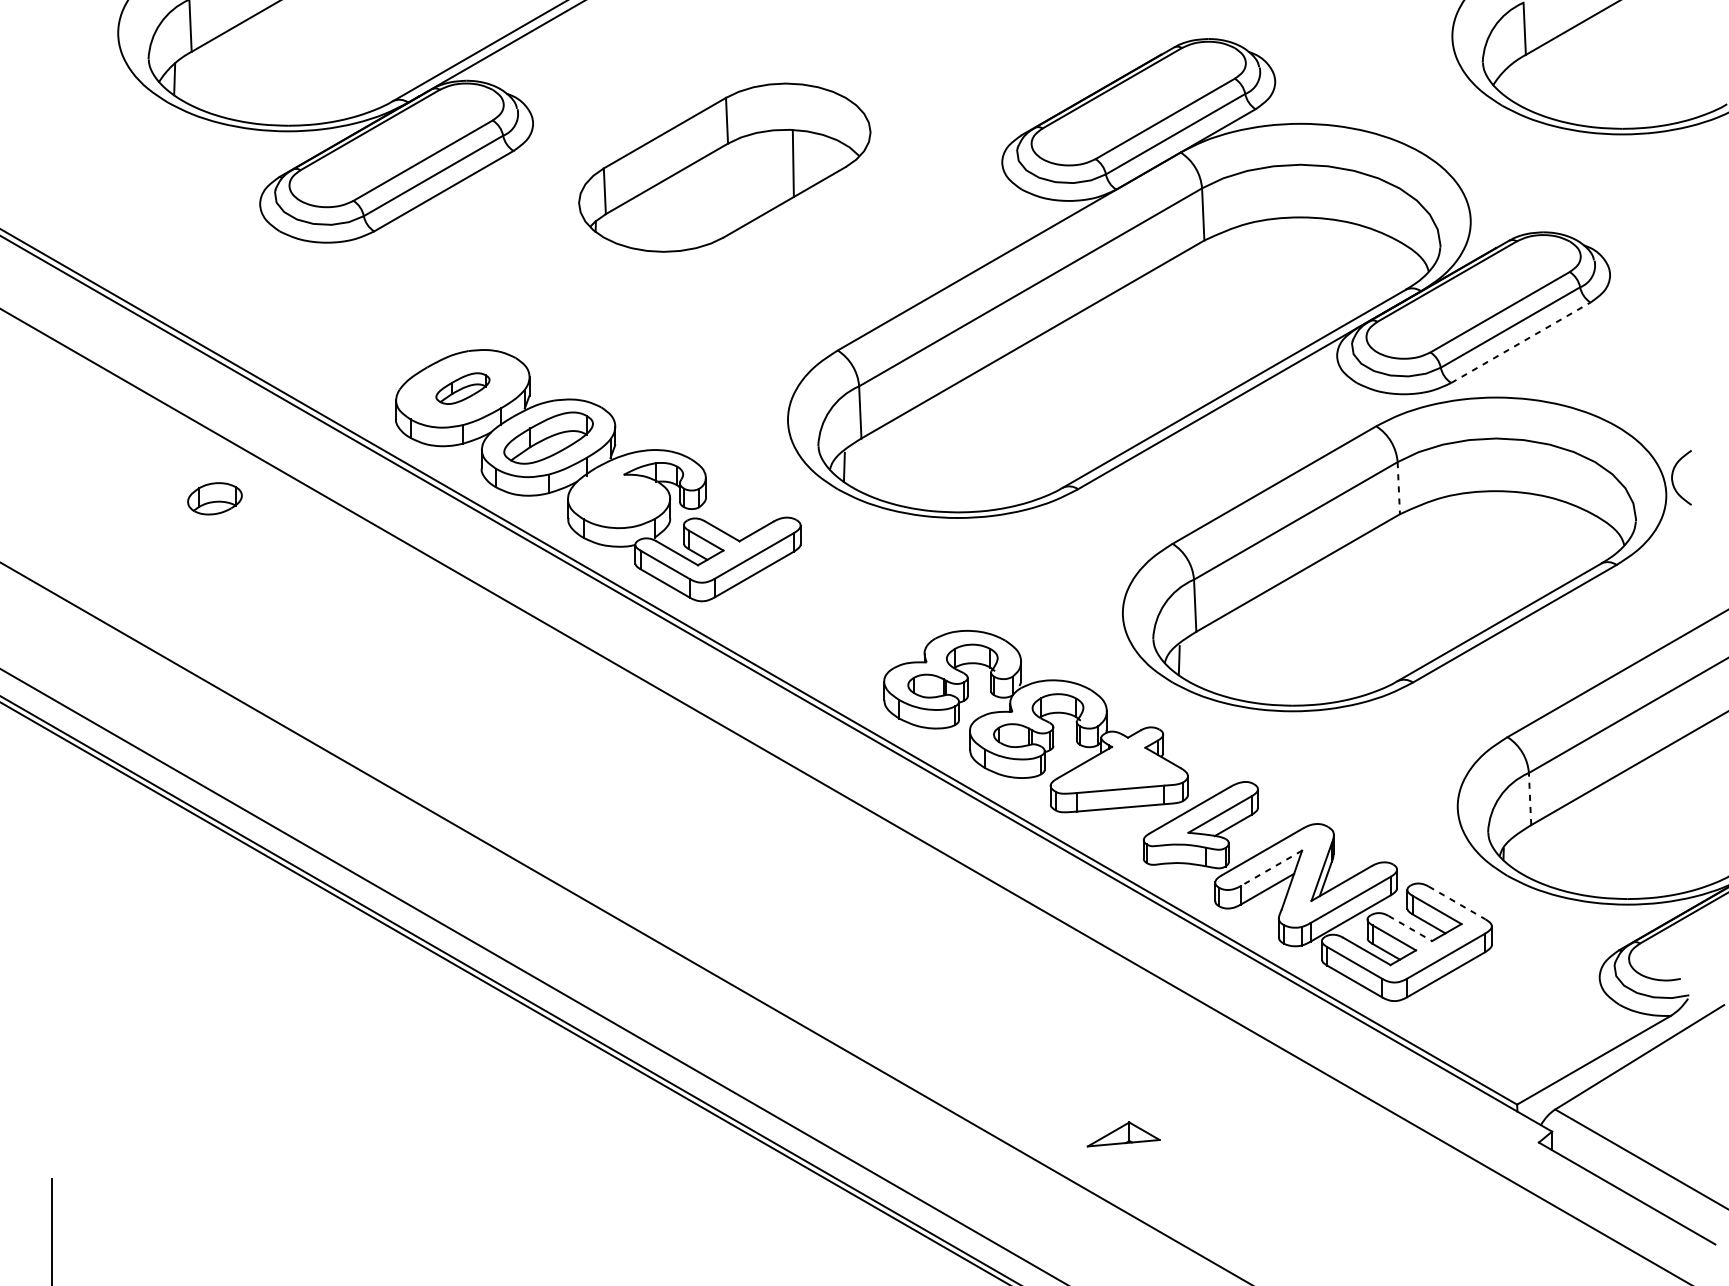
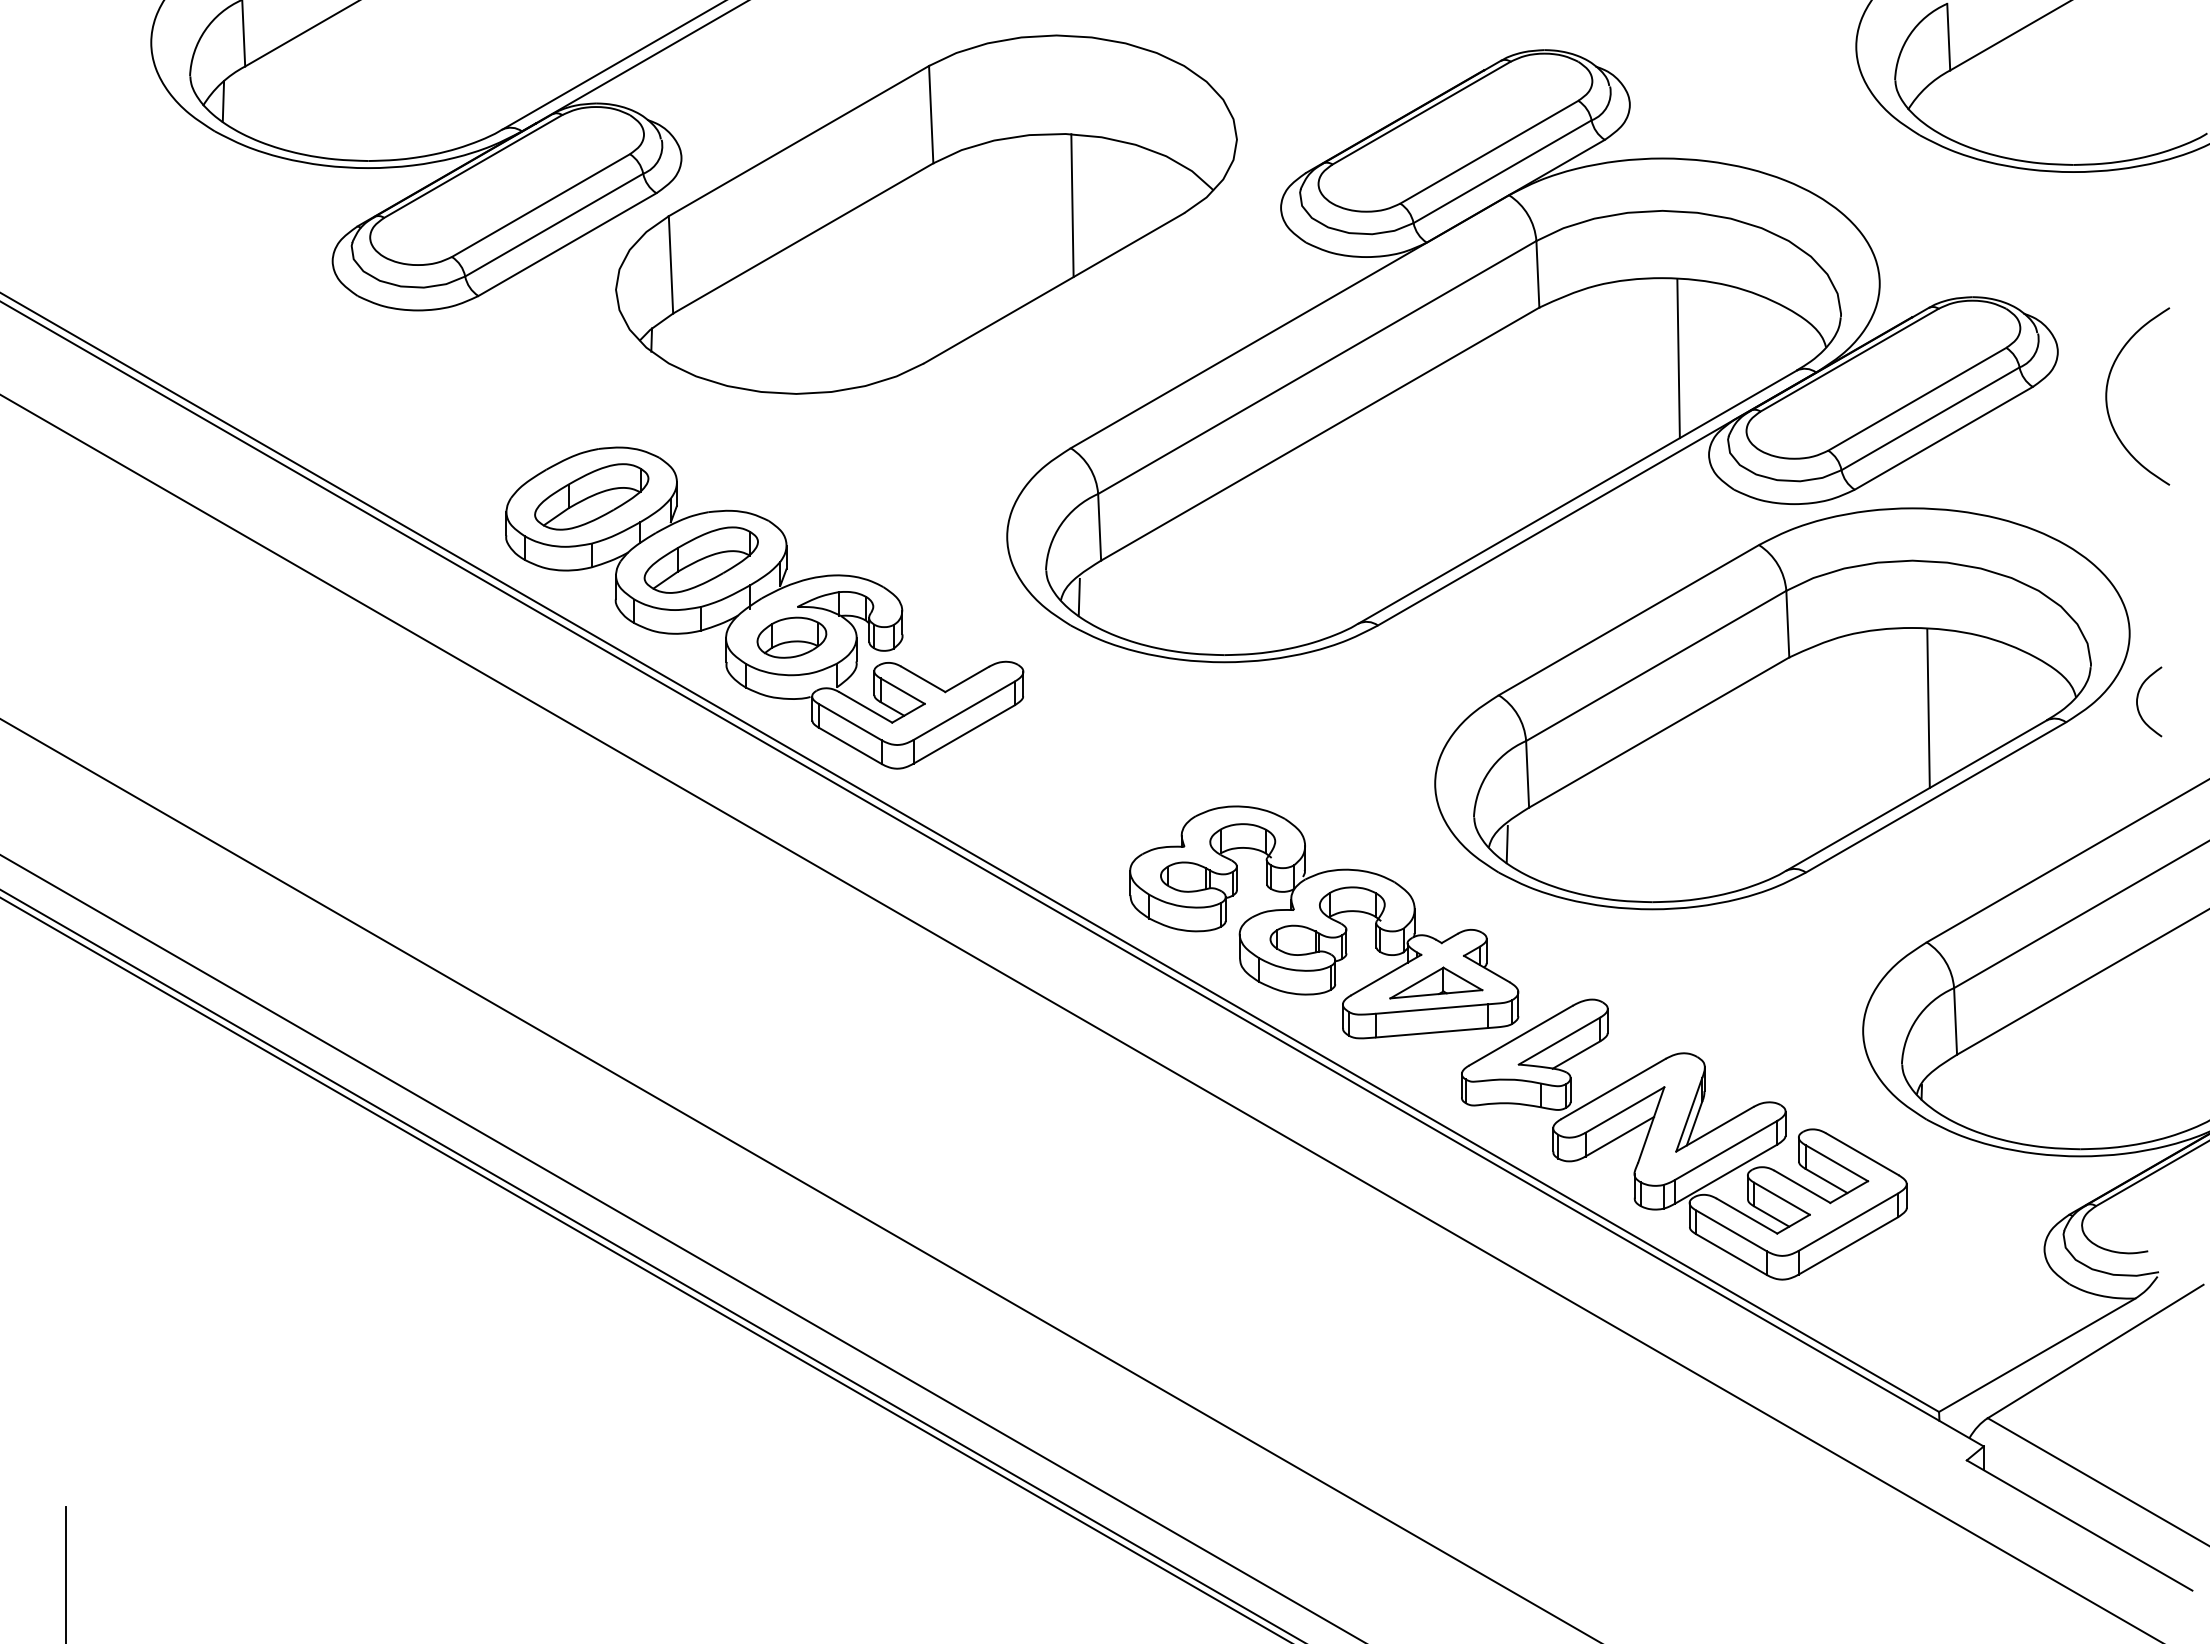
part: (724, 167) -> (926, 214), size x1.67
line: (1313, 280) -> (1678, 358), added
curve: (1648, 310) -> (2107, 396), added
line: (1520, 342) -> (1943, 438), dashed -> solid
part: (462, 388) -> (591, 496), size x1.67
curve: (1673, 475) -> (2138, 698), moved
line: (1398, 488) -> (1787, 624), dashed -> solid
part: (214, 498) -> (791, 637), moved
line: (1508, 554) -> (1928, 708), added
line: (1530, 798) -> (1955, 1020), dashed -> solid
line: (1271, 868) -> (1624, 1110), dashed -> solid
line: (1457, 903) -> (1862, 1154), dashed -> solid
line: (1411, 929) -> (1803, 1187), dashed -> solid
part: (1123, 1134) -> (1436, 982), moved

